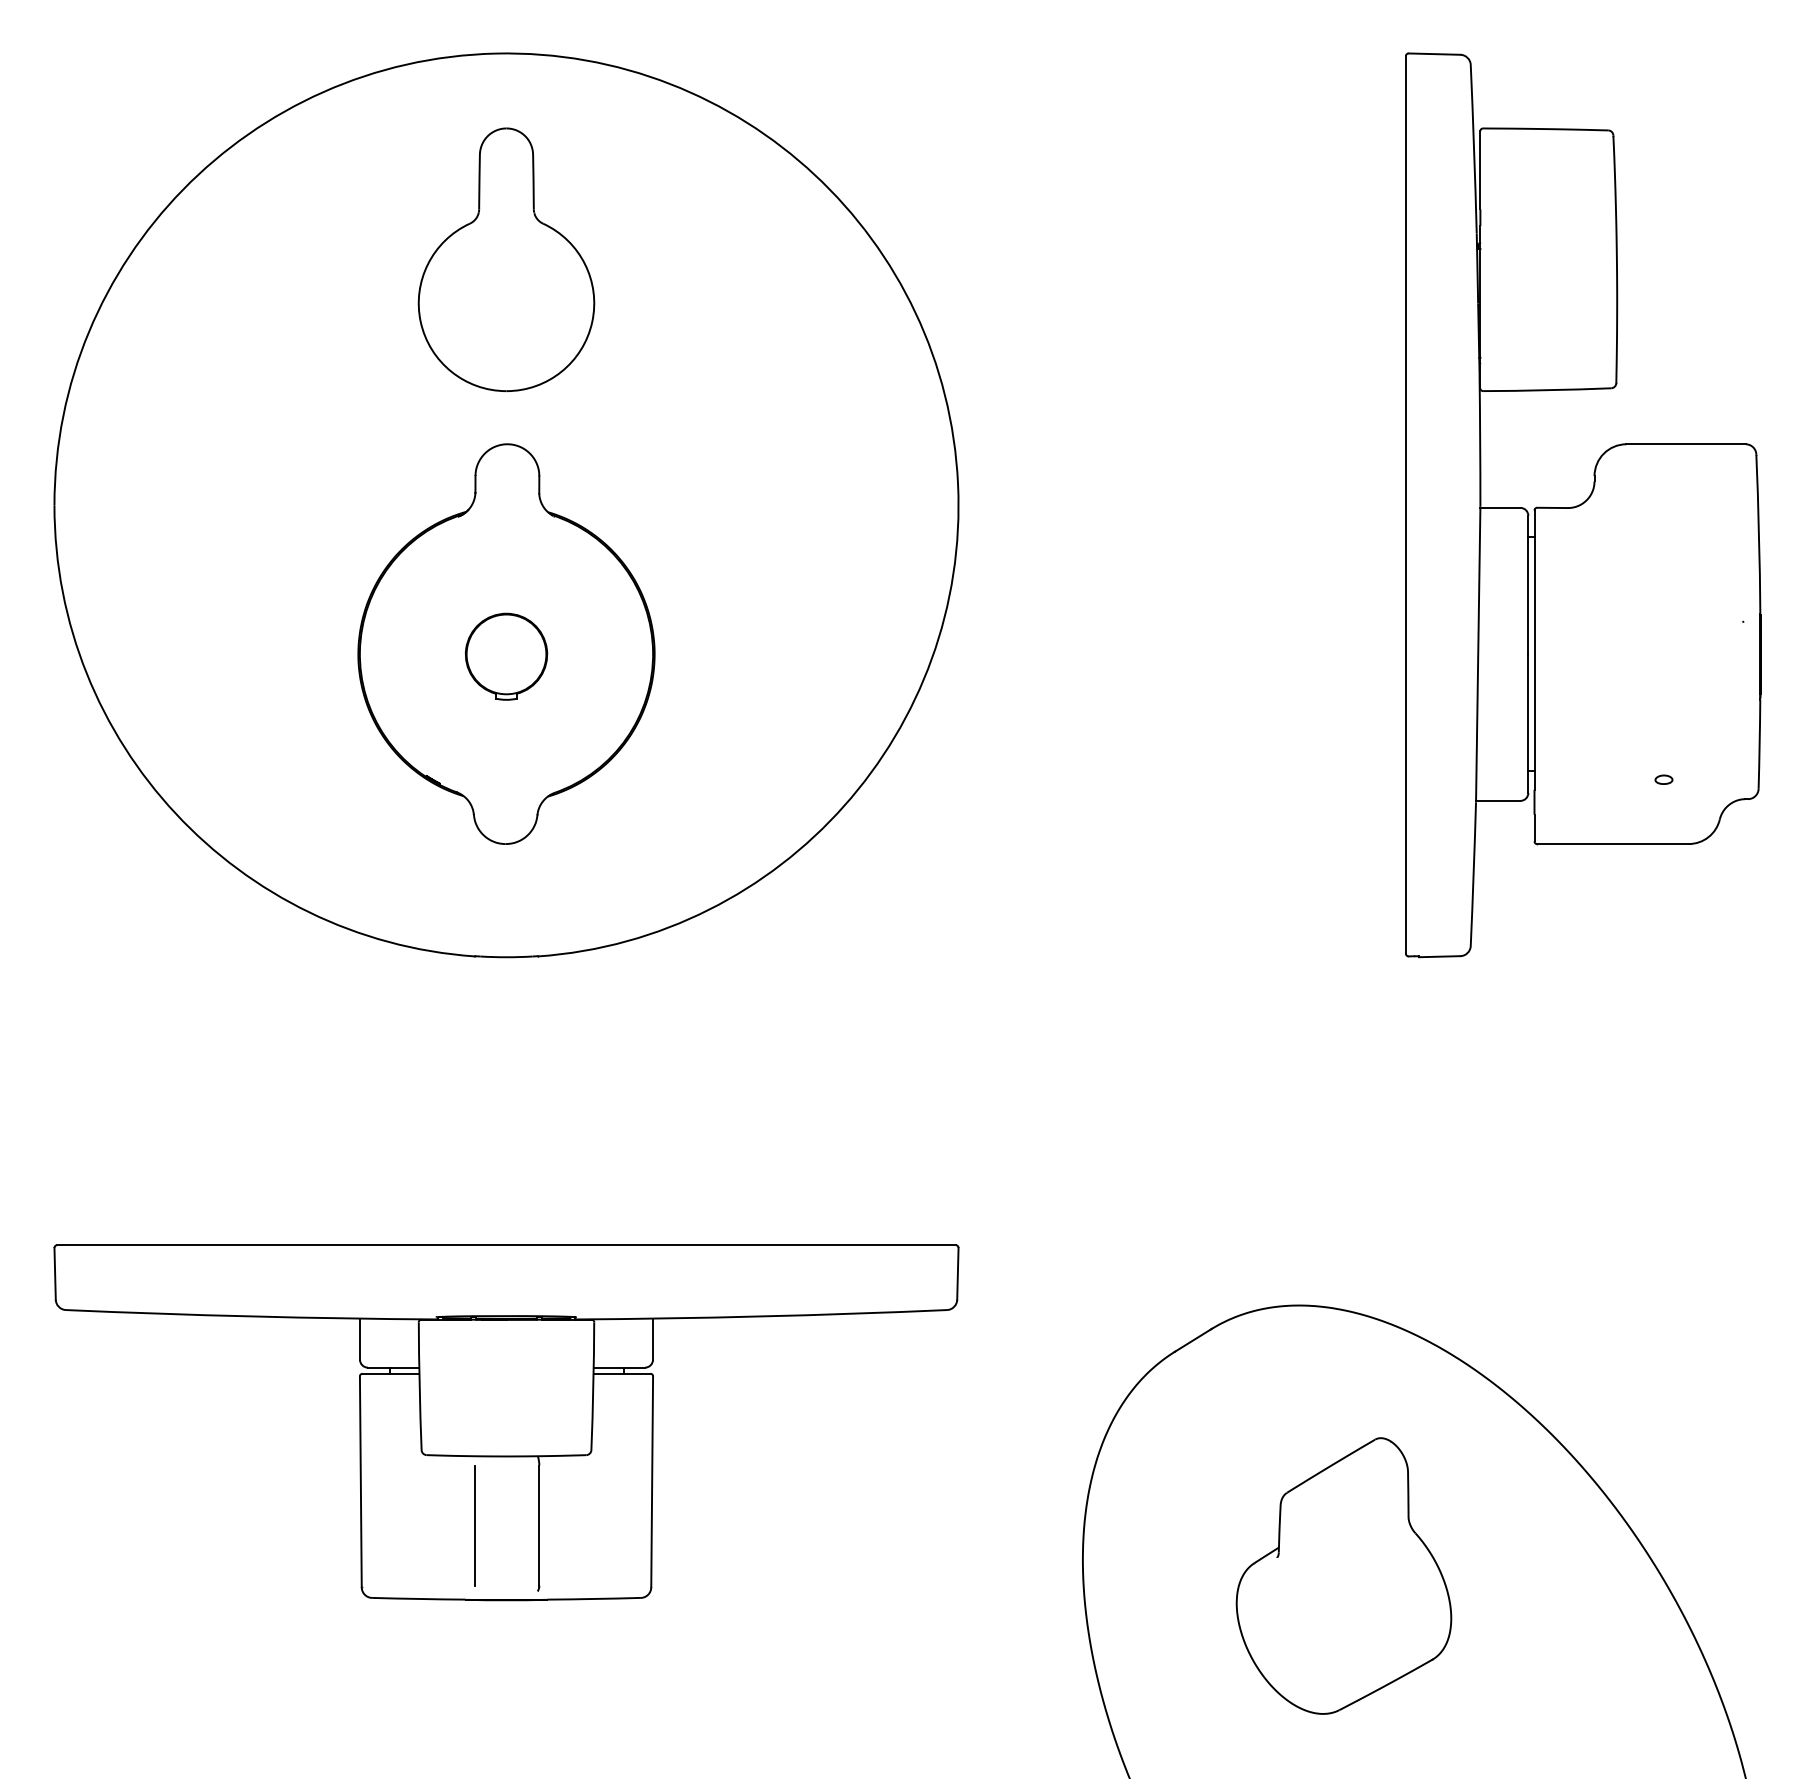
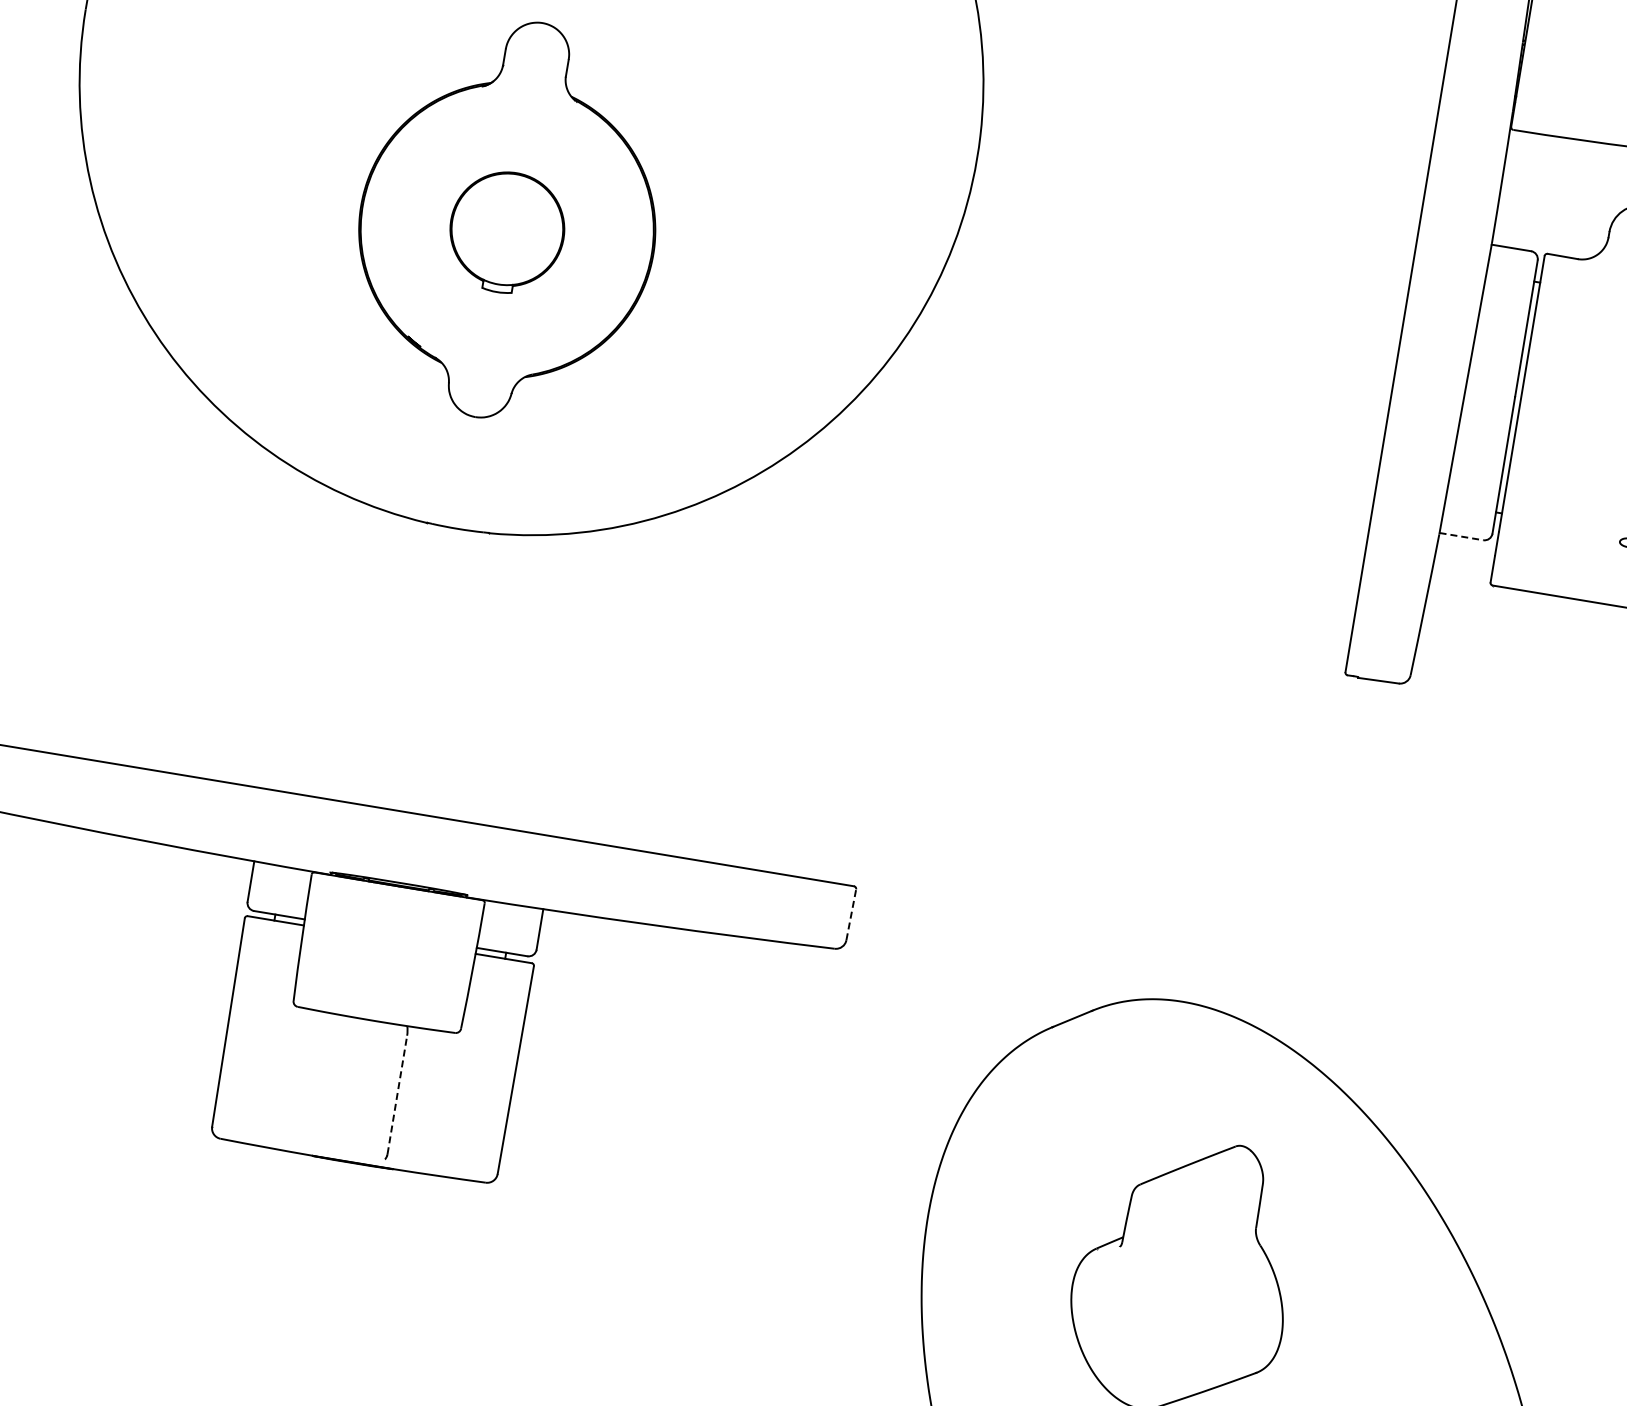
part: (506, 656) -> (506, 232), size x1.4
line: (1498, 800) -> (1461, 536), solid -> dashed
line: (957, 1273) -> (850, 914), solid -> dashed
line: (475, 1525) -> (334, 1084), removed
line: (539, 1525) -> (397, 1094), solid -> dashed

